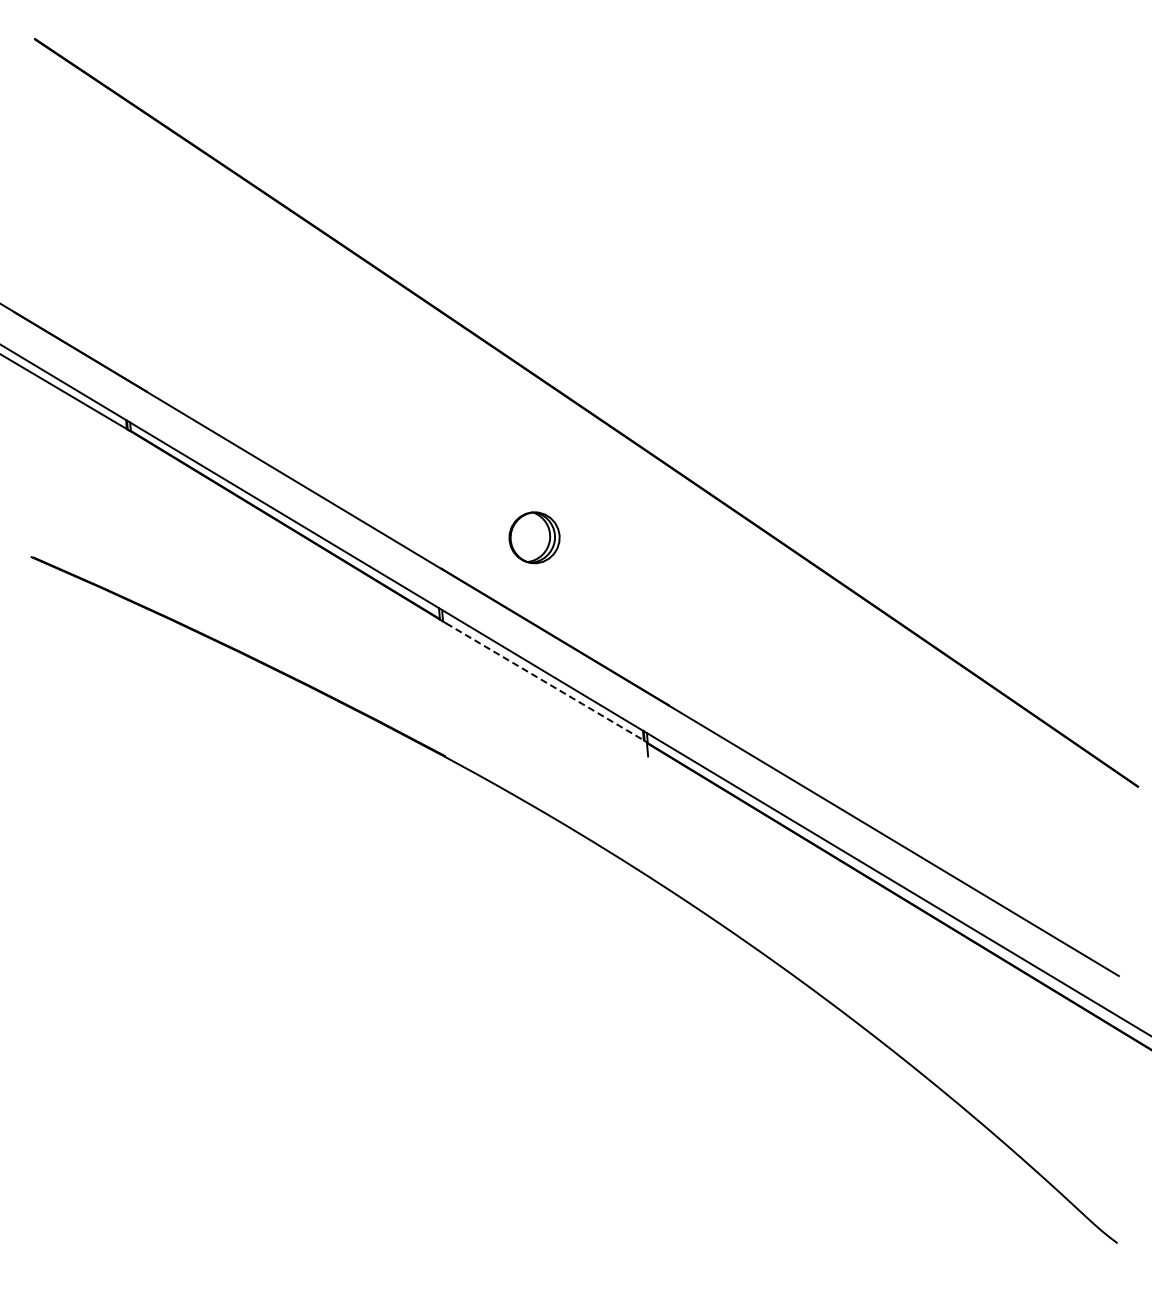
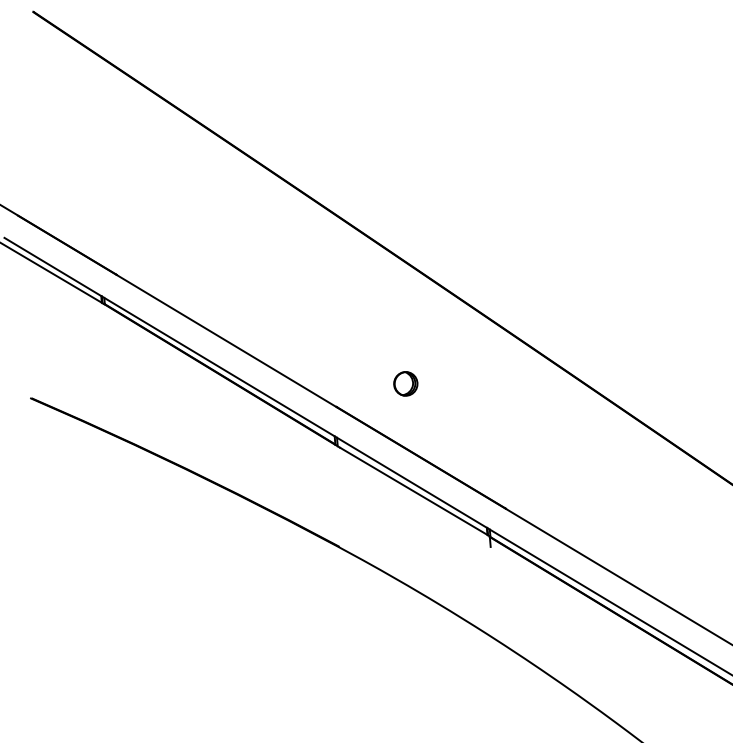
part: (533, 537) -> (405, 383), size x0.62
line: (546, 682) -> (414, 491), dashed -> solid

